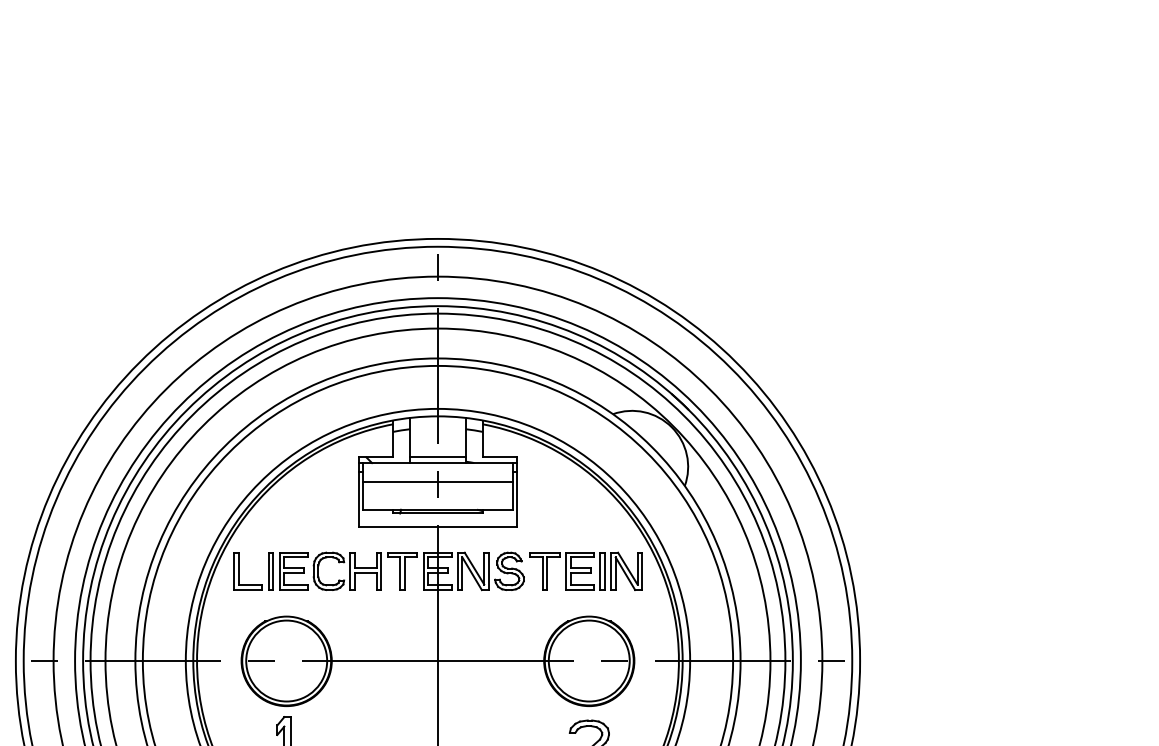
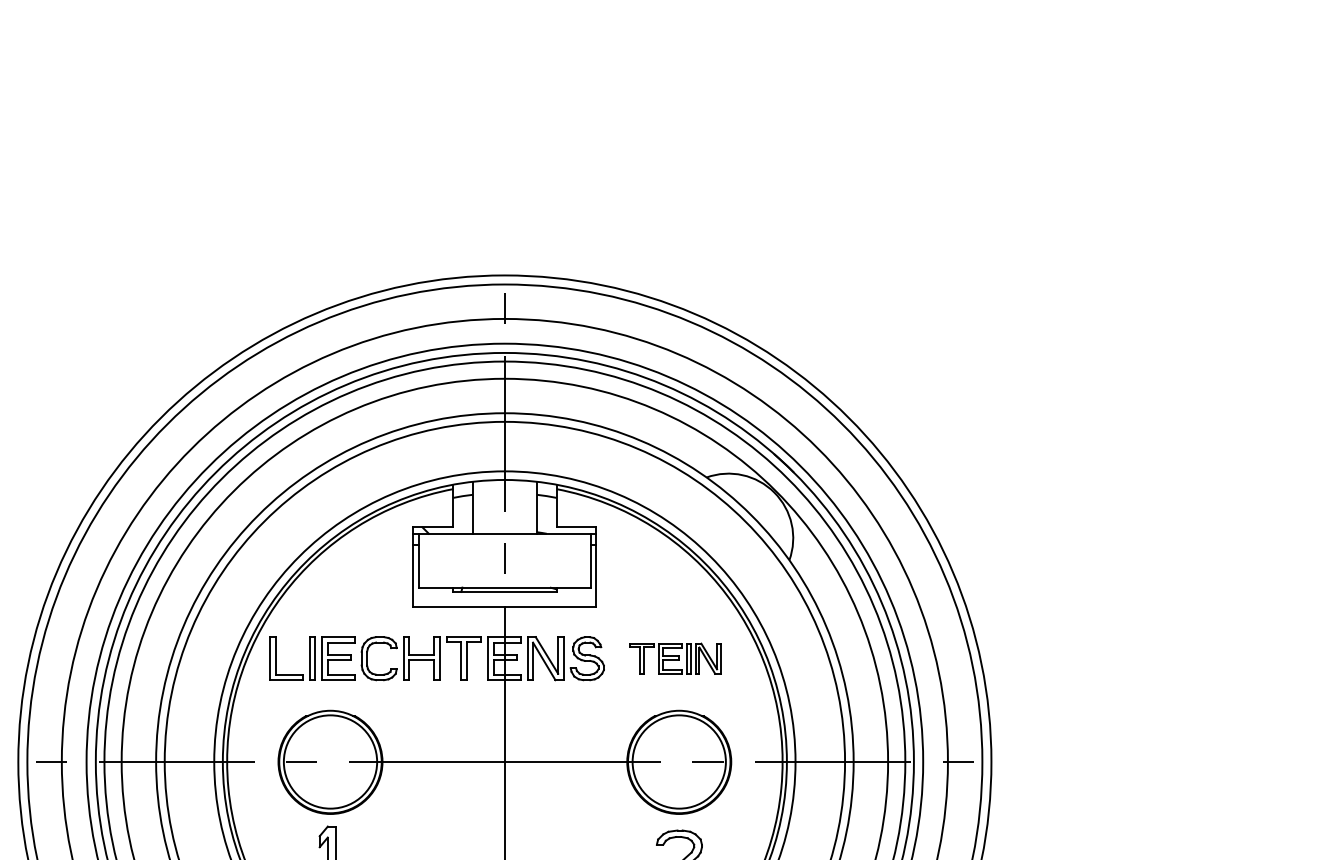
line: (437, 456) -> (504, 526), removed
line: (437, 481) -> (504, 555), removed
part: (586, 571) -> (675, 658), size x0.7

